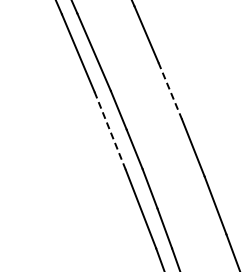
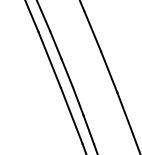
line: (170, 90) -> (92, 30), dashed -> solid
line: (110, 131) -> (49, 60), dashed -> solid

